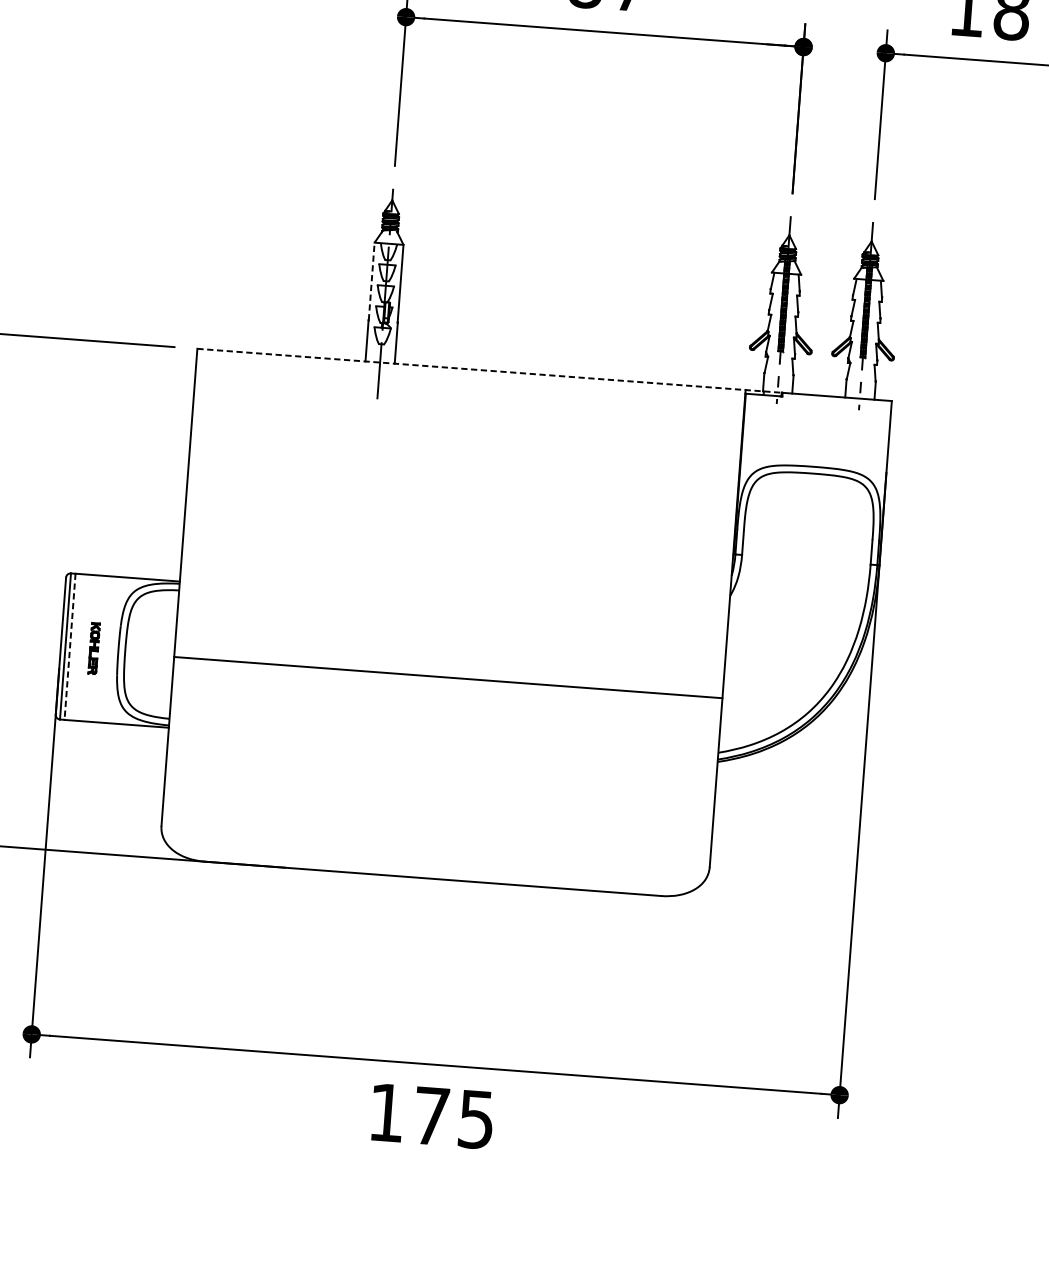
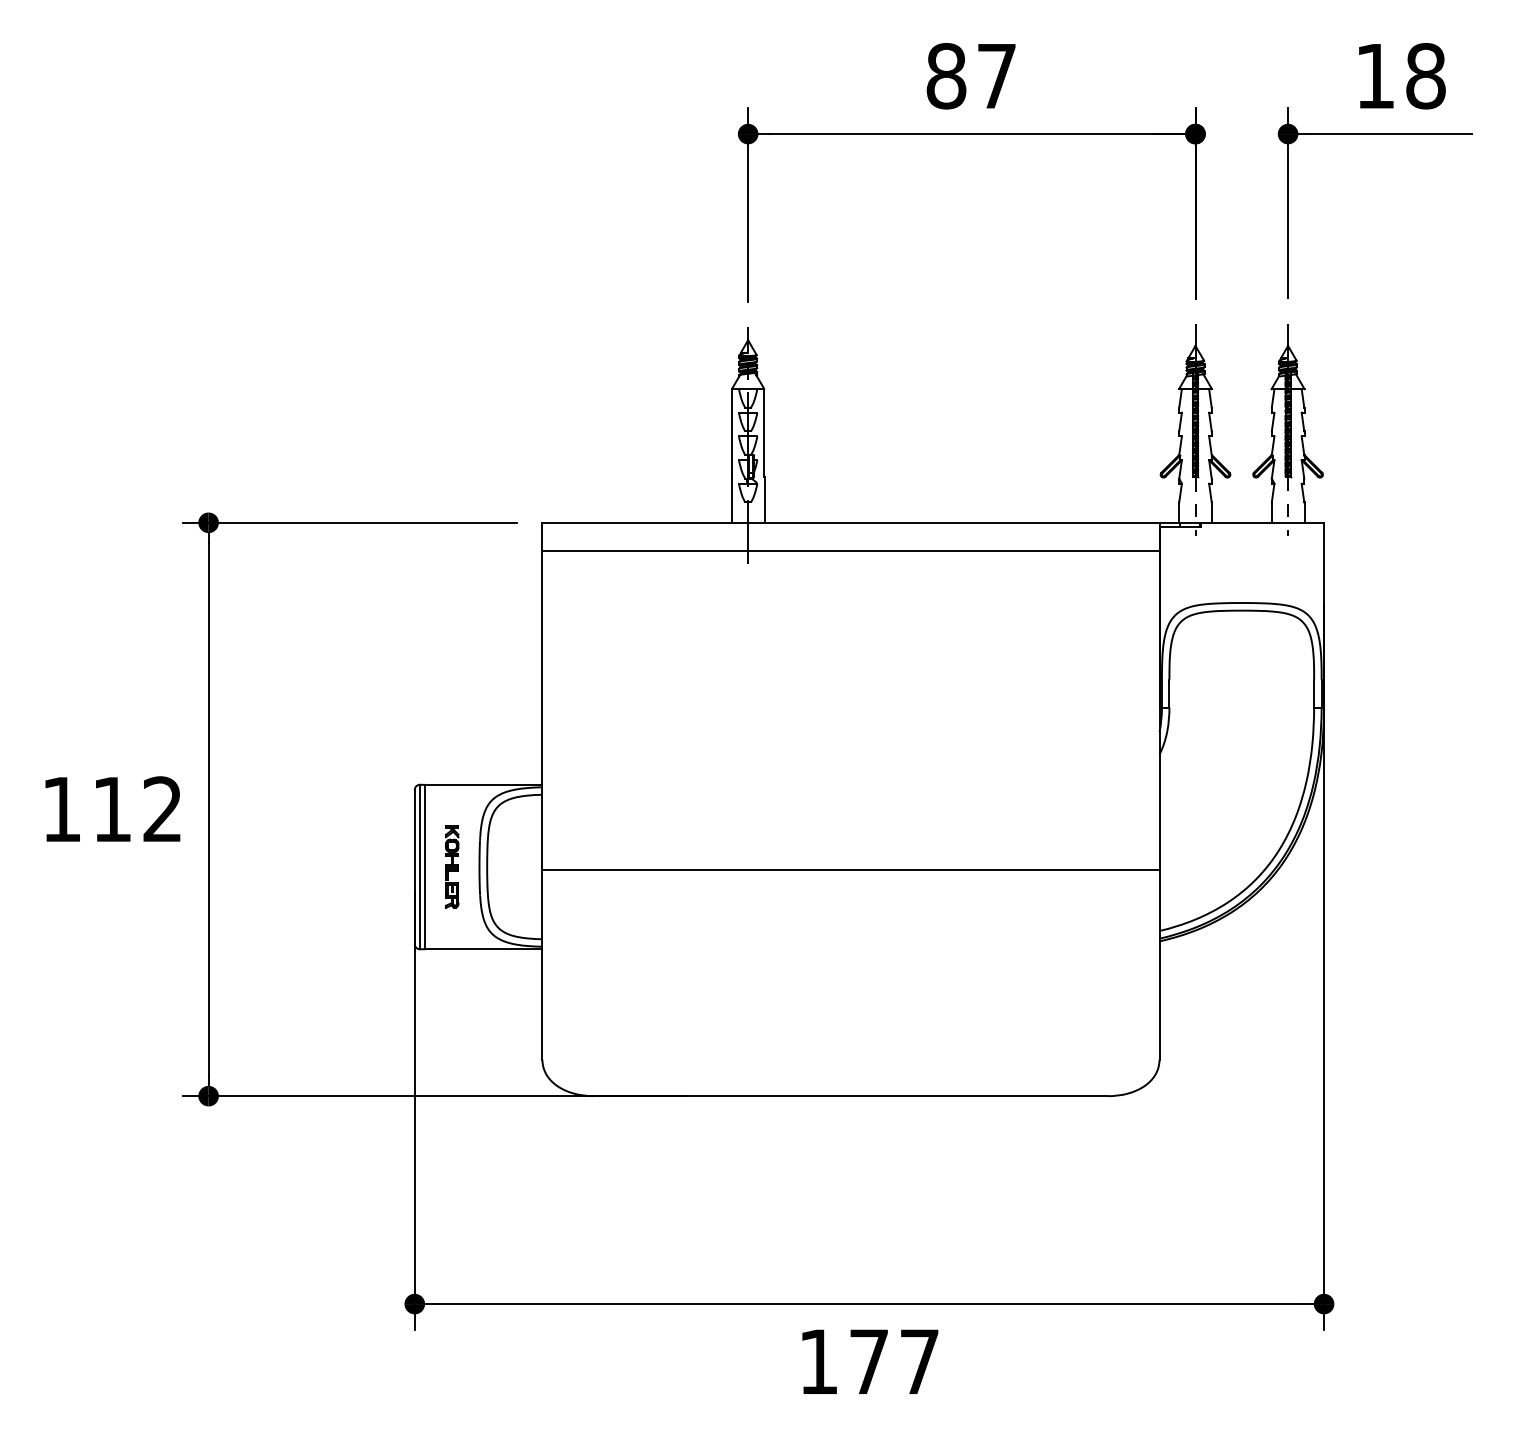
line: (371, 281) -> (731, 432), dashed -> solid
line: (489, 370) -> (871, 522), dashed -> solid
line: (469, 394) -> (850, 551), added
line: (70, 647) -> (425, 867), dashed -> solid
part: (93, 648) -> (451, 866), size x1.43
text: (476, 1120) -> (919, 1362), 175 -> 177

